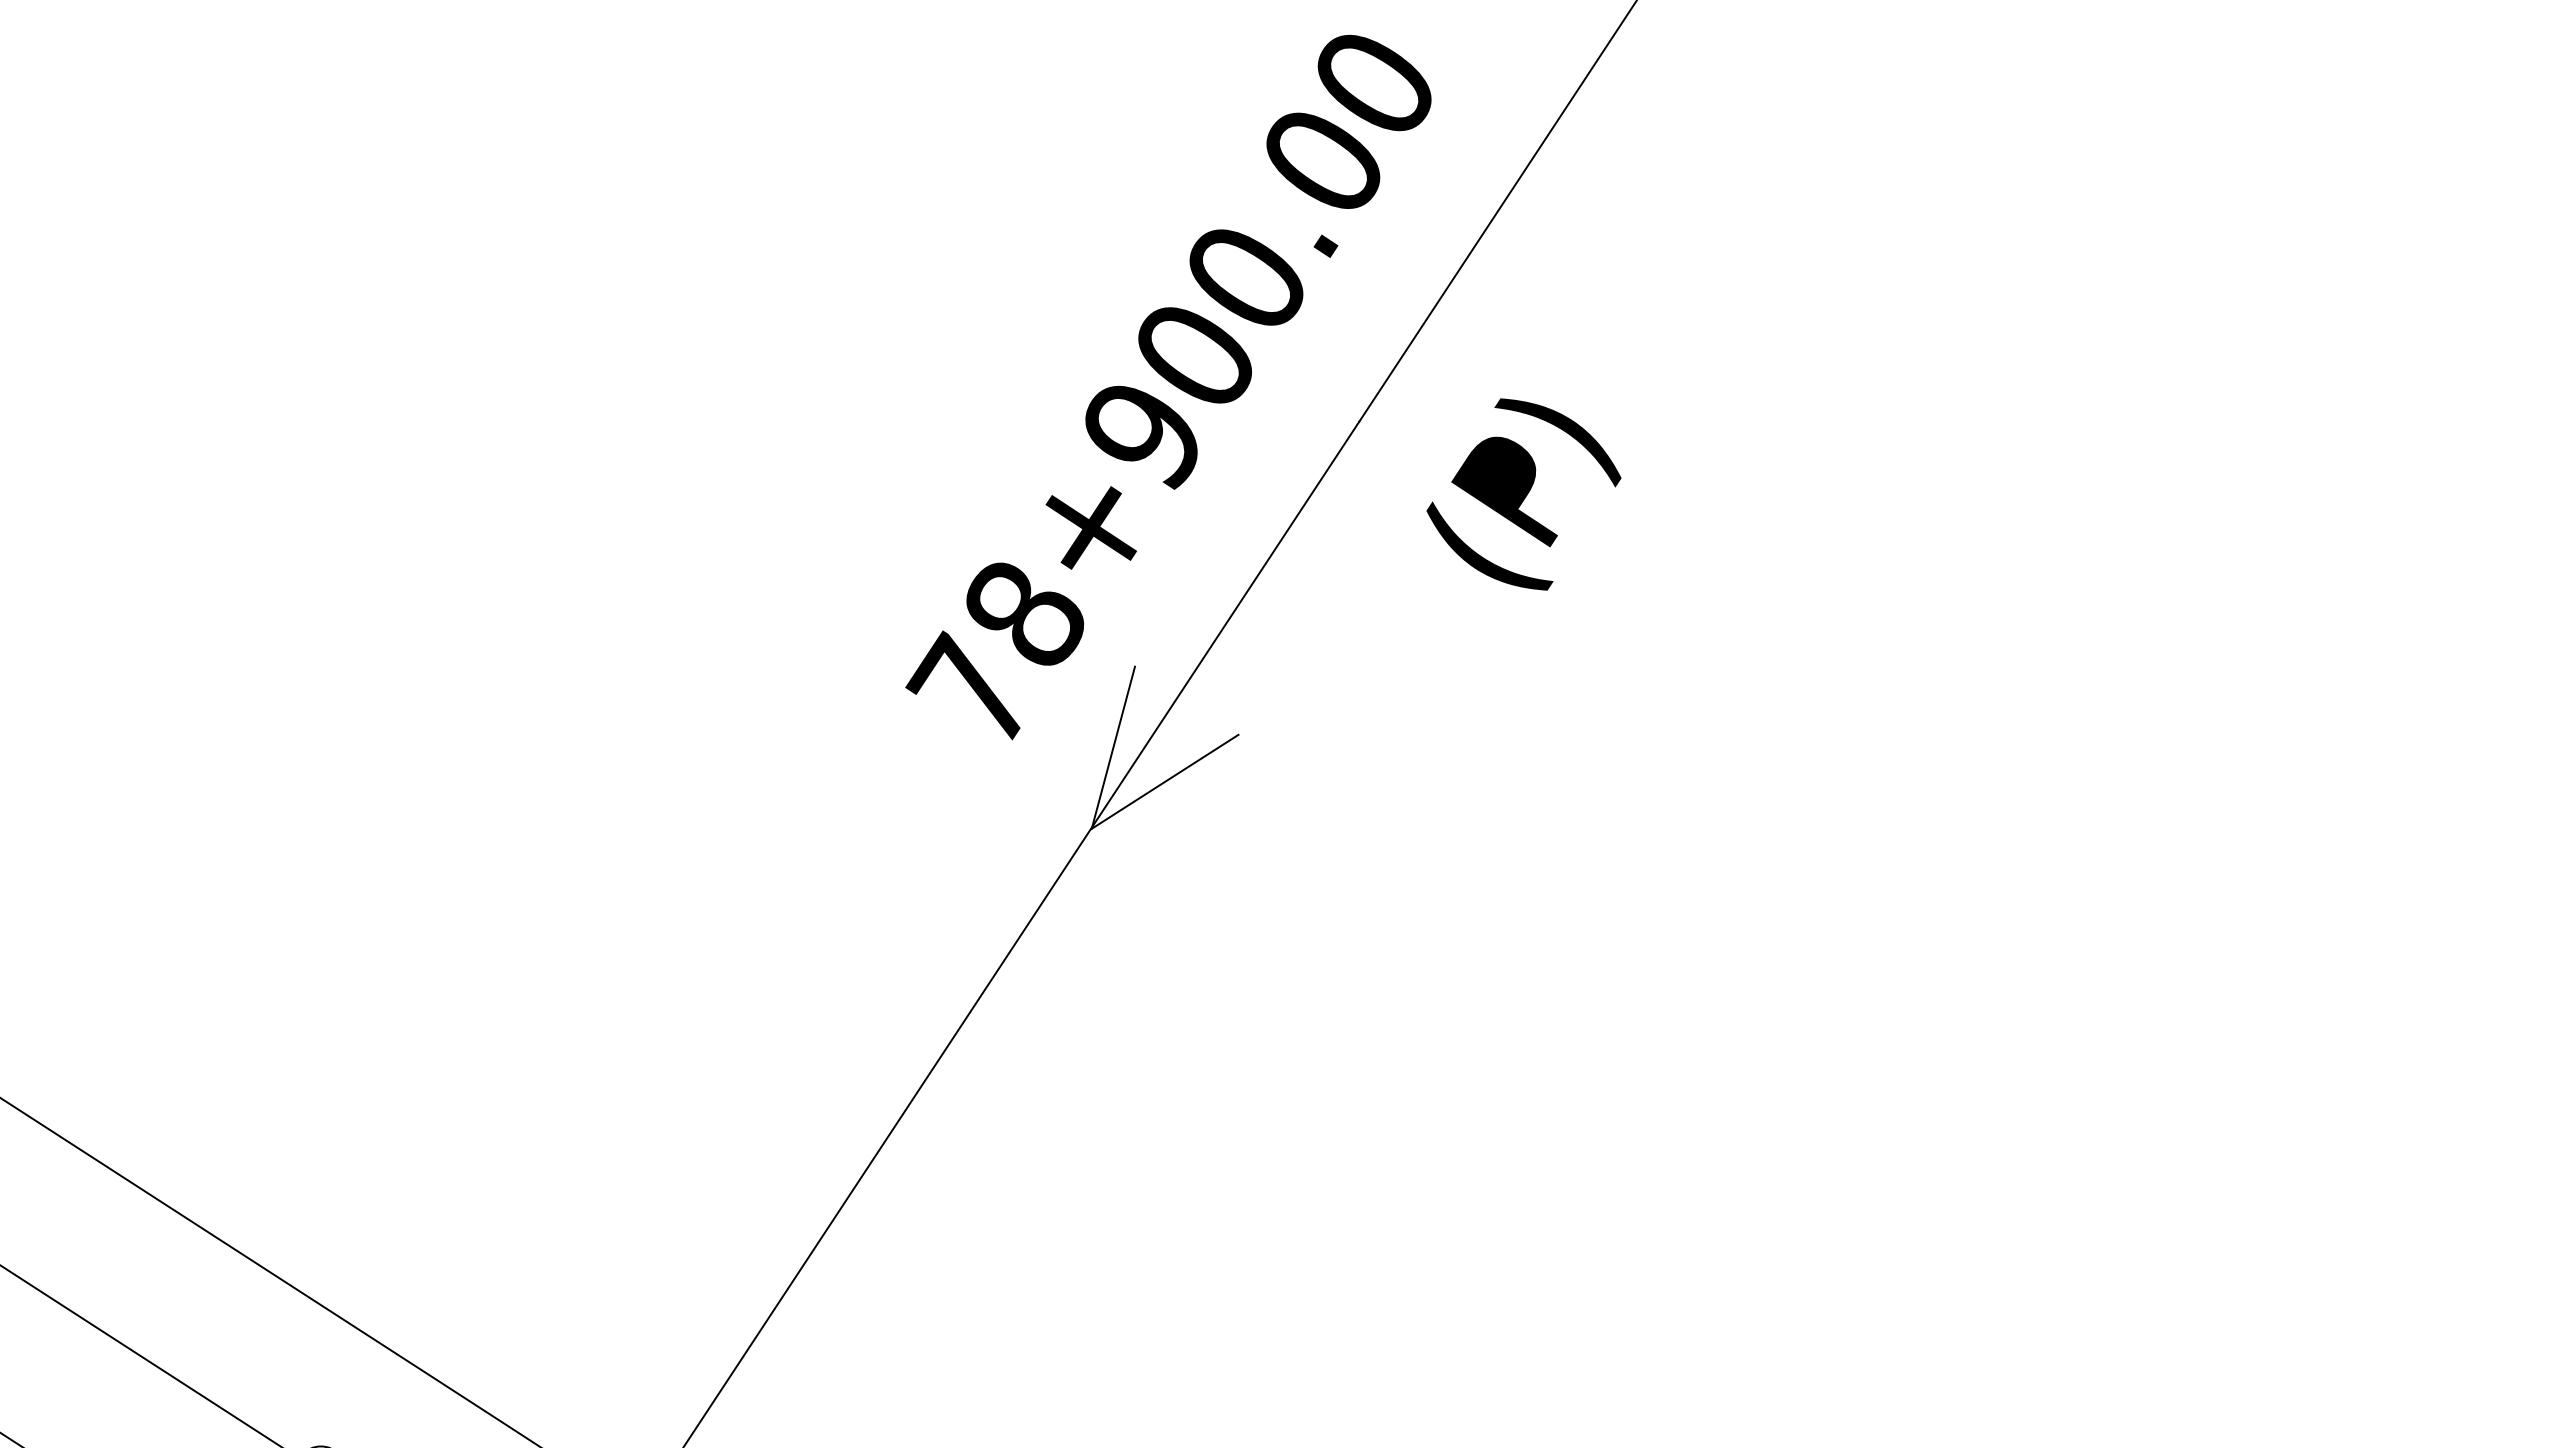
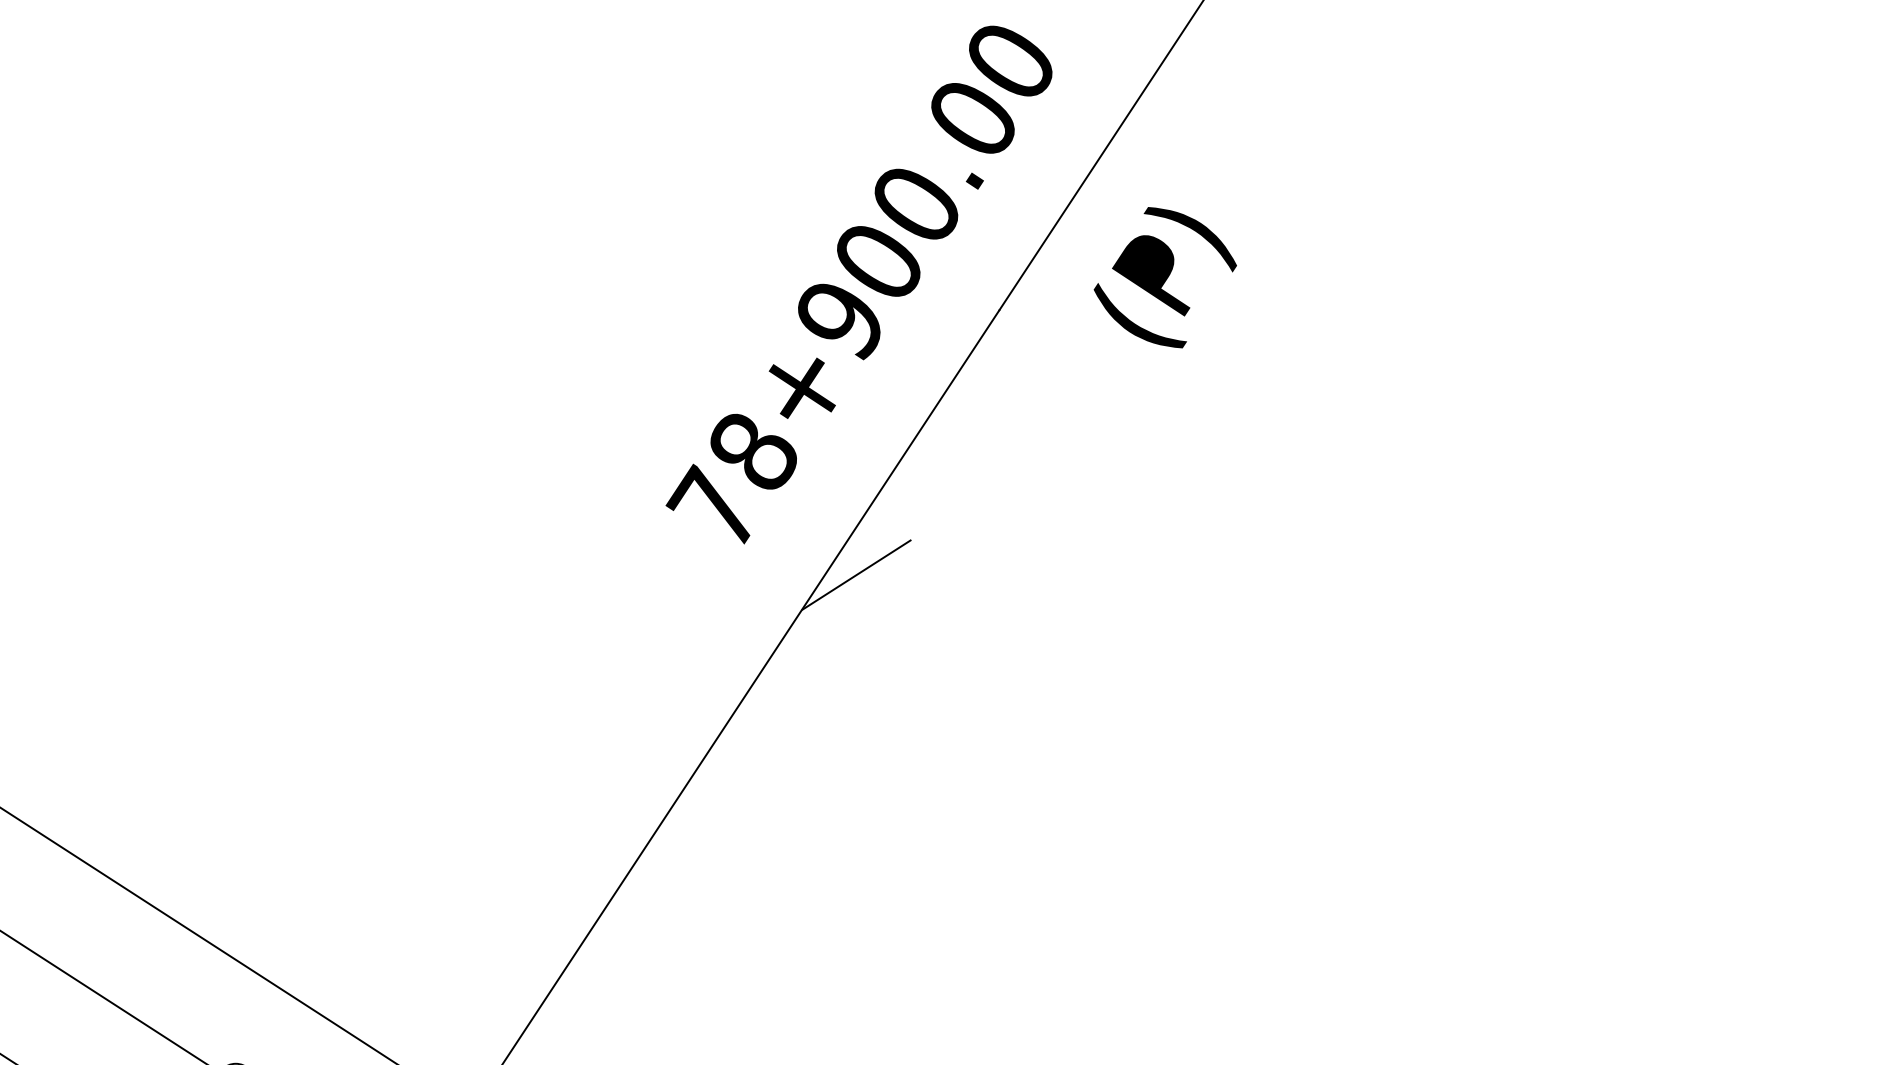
text: (1523, 494) -> (1165, 277), moved
line: (1113, 747) -> (818, 549), removed

